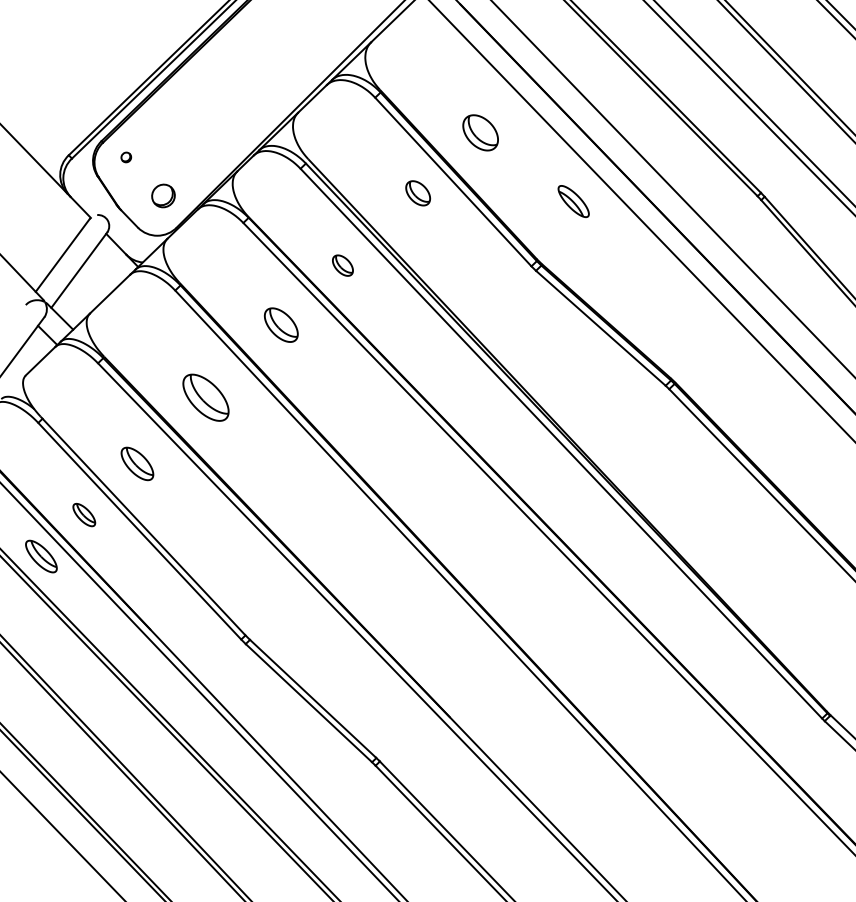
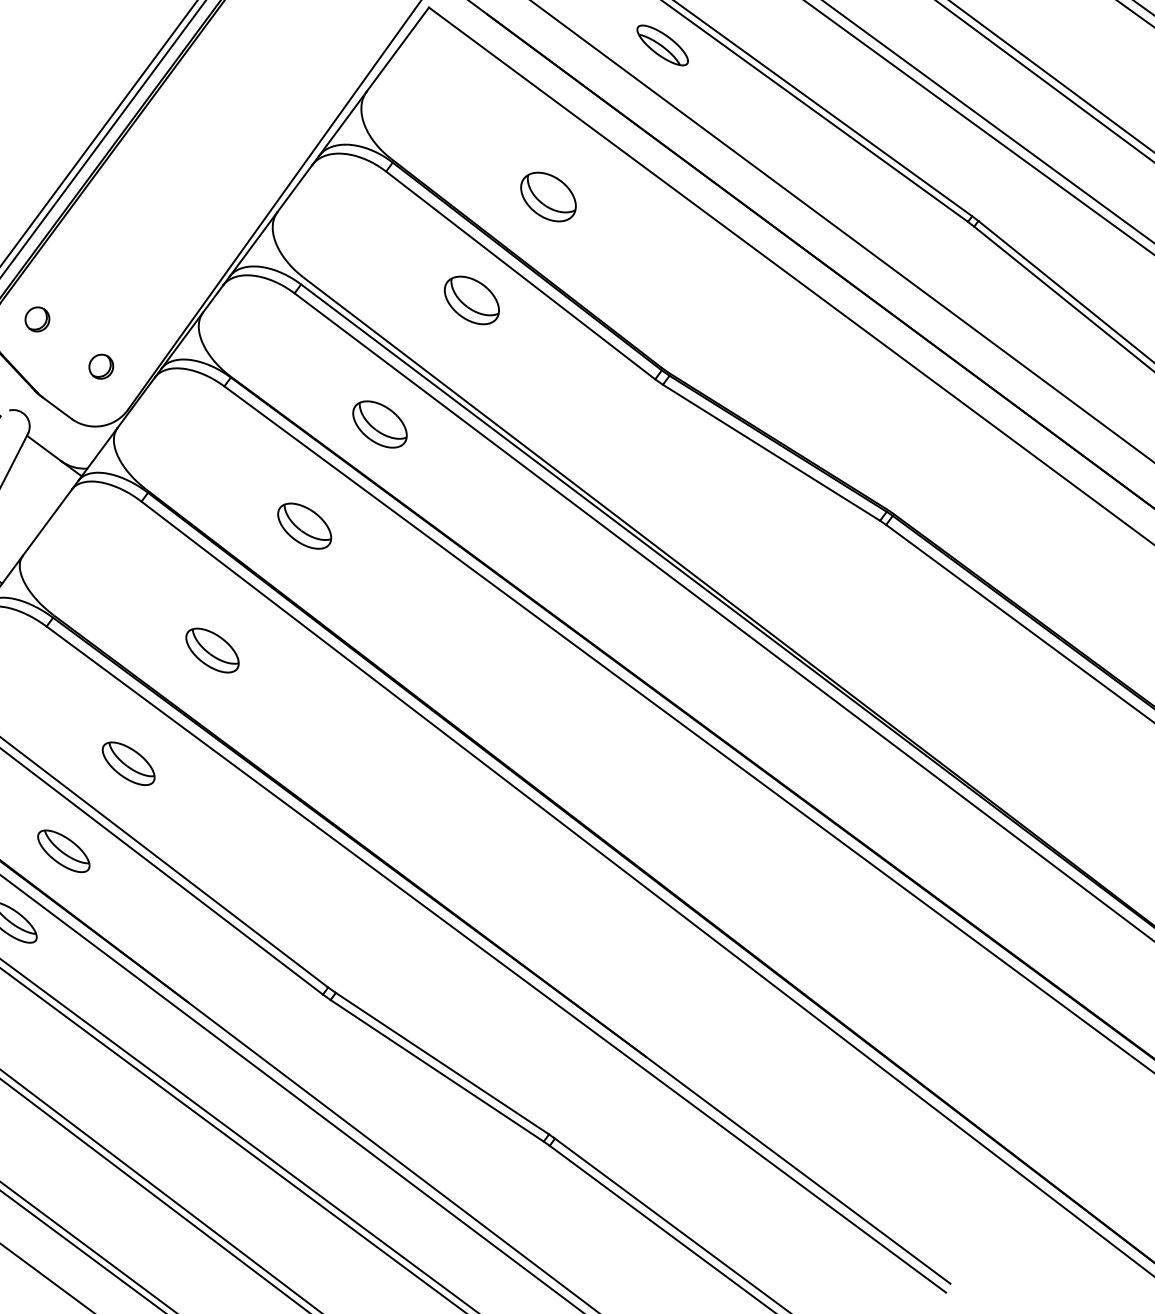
part: (126, 157) -> (37, 319), size x1.67
part: (418, 193) -> (472, 300), size x1.43
part: (163, 196) -> (101, 367), size x0.71
part: (573, 201) -> (662, 45), moved
part: (342, 265) -> (379, 424), size x1.67
part: (205, 397) -> (211, 650), size x0.71
part: (83, 514) -> (62, 850), size x1.43

